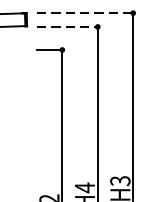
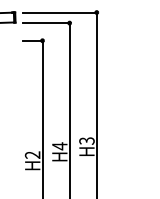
line: (84, 13) -> (59, 12), dashed -> solid
line: (67, 27) -> (46, 23), dashed -> solid

